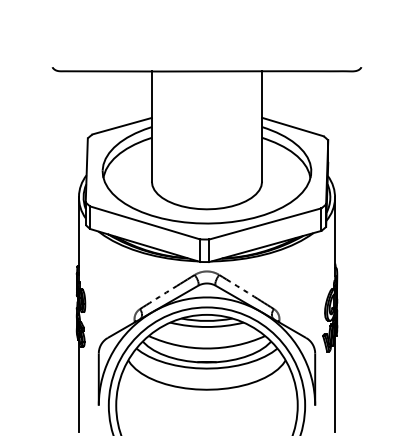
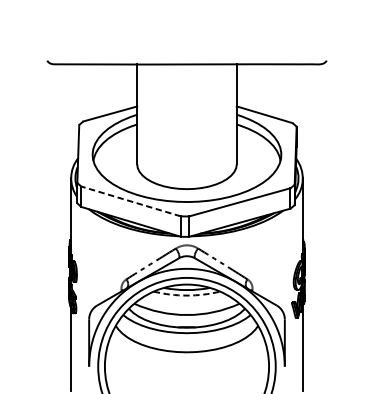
line: (144, 222) -> (130, 201), solid -> dashed
arc: (206, 327) -> (186, 296), solid -> dashed

